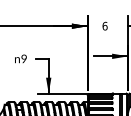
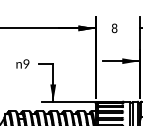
text: (104, 25) -> (114, 27), 6 -> 8

